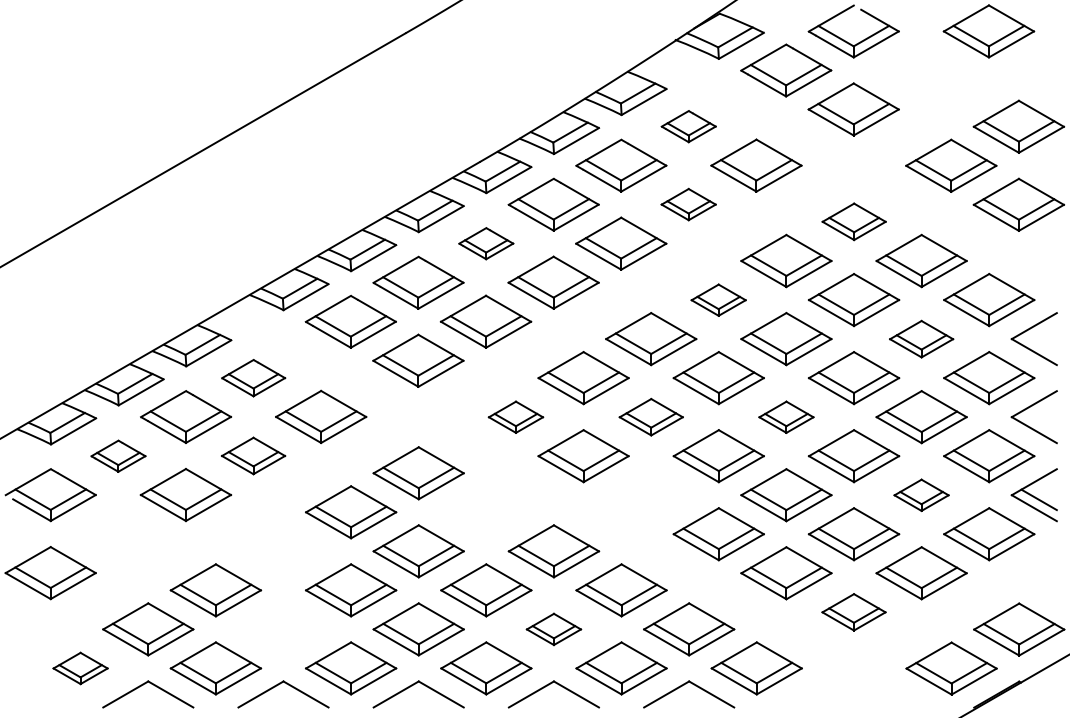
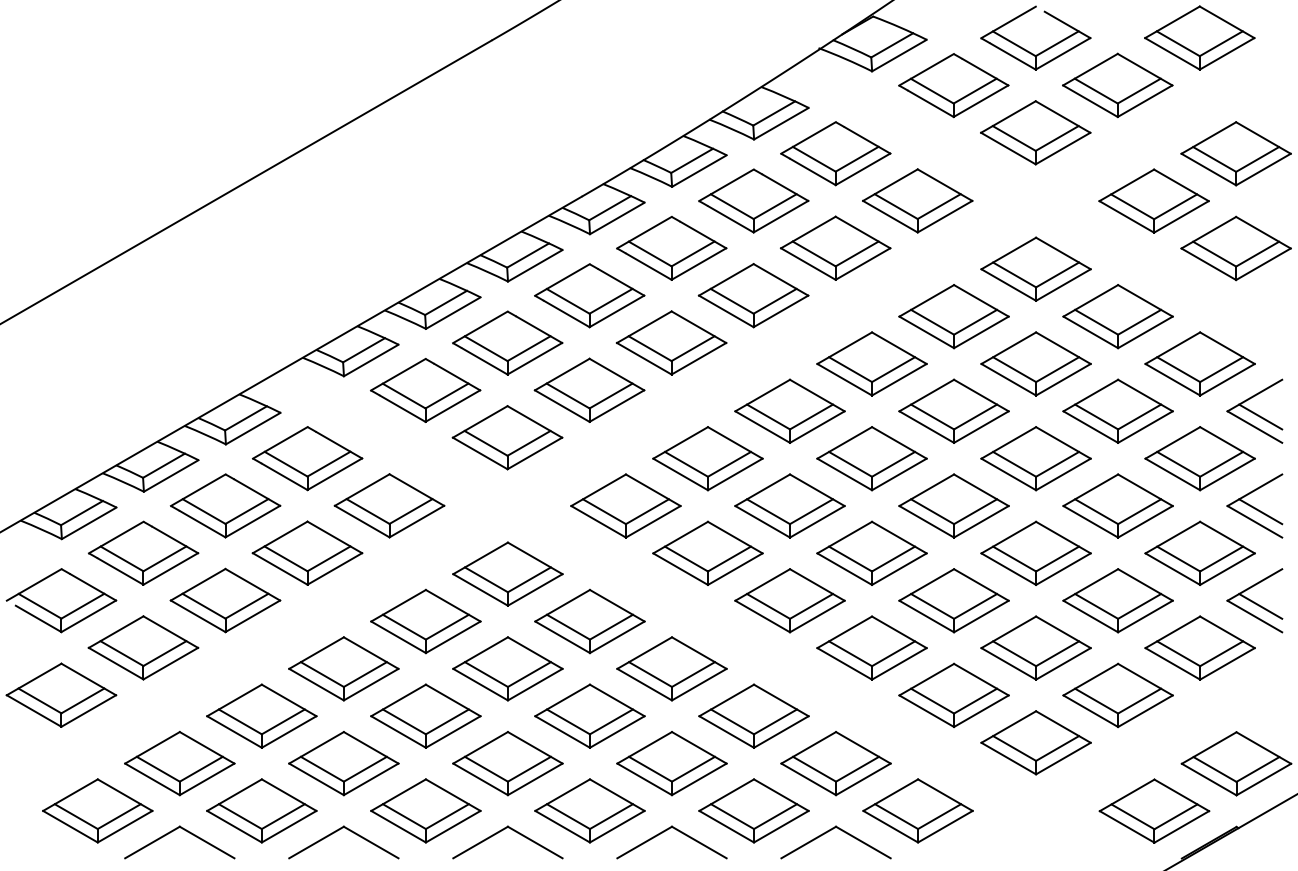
part: (921, 70) -> (1117, 85), added
part: (688, 126) -> (835, 153), size x1.67
part: (688, 204) -> (835, 248), size x1.67
part: (854, 221) -> (1036, 268), size x1.43
part: (486, 243) -> (590, 295), size x1.67
part: (718, 300) -> (871, 364), size x1.67
part: (921, 339) -> (1117, 411), size x1.43
line: (1038, 343) -> (1259, 416), added
part: (253, 378) -> (307, 459), size x1.43
part: (515, 417) -> (625, 506), size x1.67
part: (651, 417) -> (790, 506), size x1.43
part: (786, 417) -> (954, 506), size x1.67
line: (1038, 421) -> (1259, 511), added
part: (253, 455) -> (307, 552), size x1.43
part: (118, 456) -> (143, 553), size x1.67
part: (651, 495) -> (790, 601), added
part: (921, 495) -> (1117, 601), size x1.67
part: (486, 512) -> (590, 621), added
part: (118, 533) -> (143, 647), added
part: (283, 551) -> (343, 669), added
part: (853, 612) -> (1035, 743), size x1.43
part: (283, 629) -> (343, 763), added
part: (553, 629) -> (671, 763), size x1.67
part: (80, 668) -> (97, 811), size x1.67

